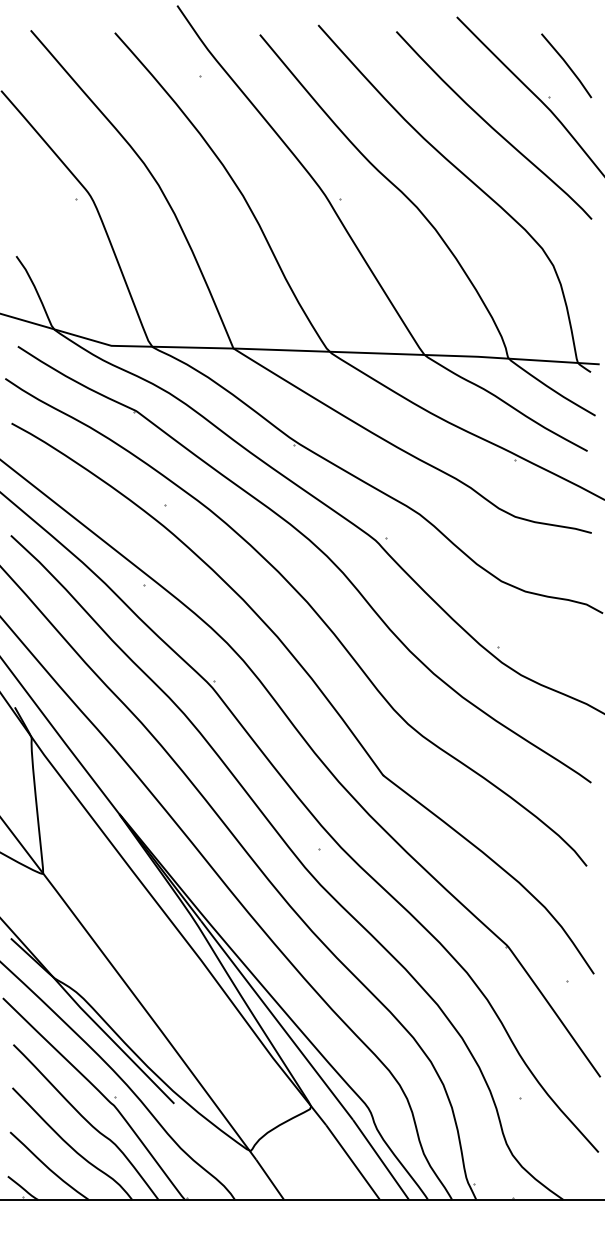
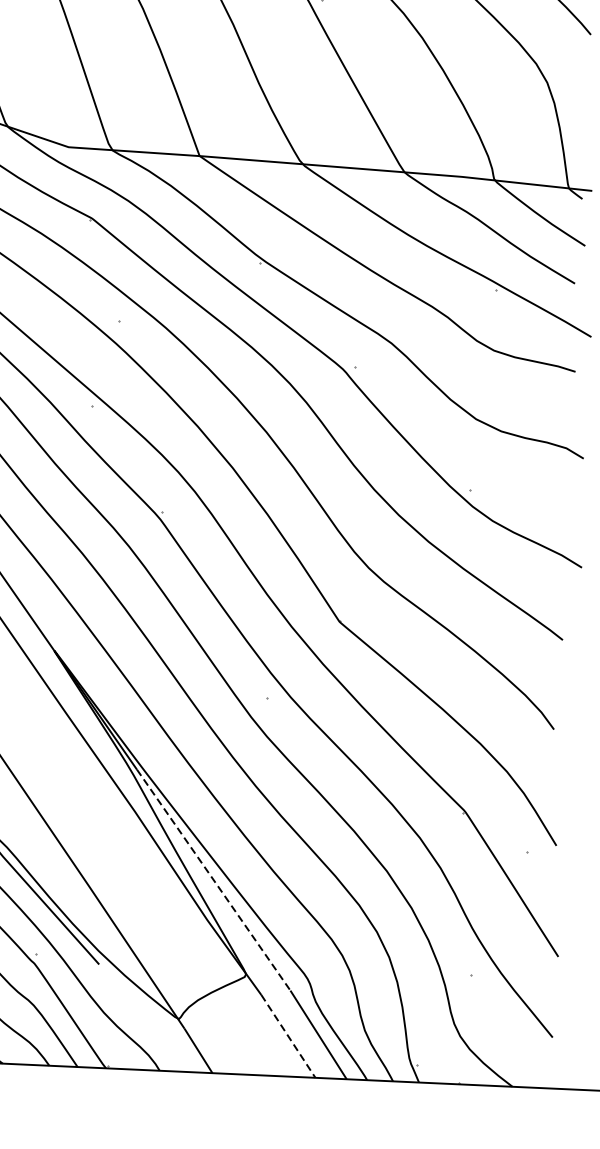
line: (277, 1020) -> (214, 880), solid -> dashed
line: (353, 1162) -> (288, 1036), solid -> dashed

